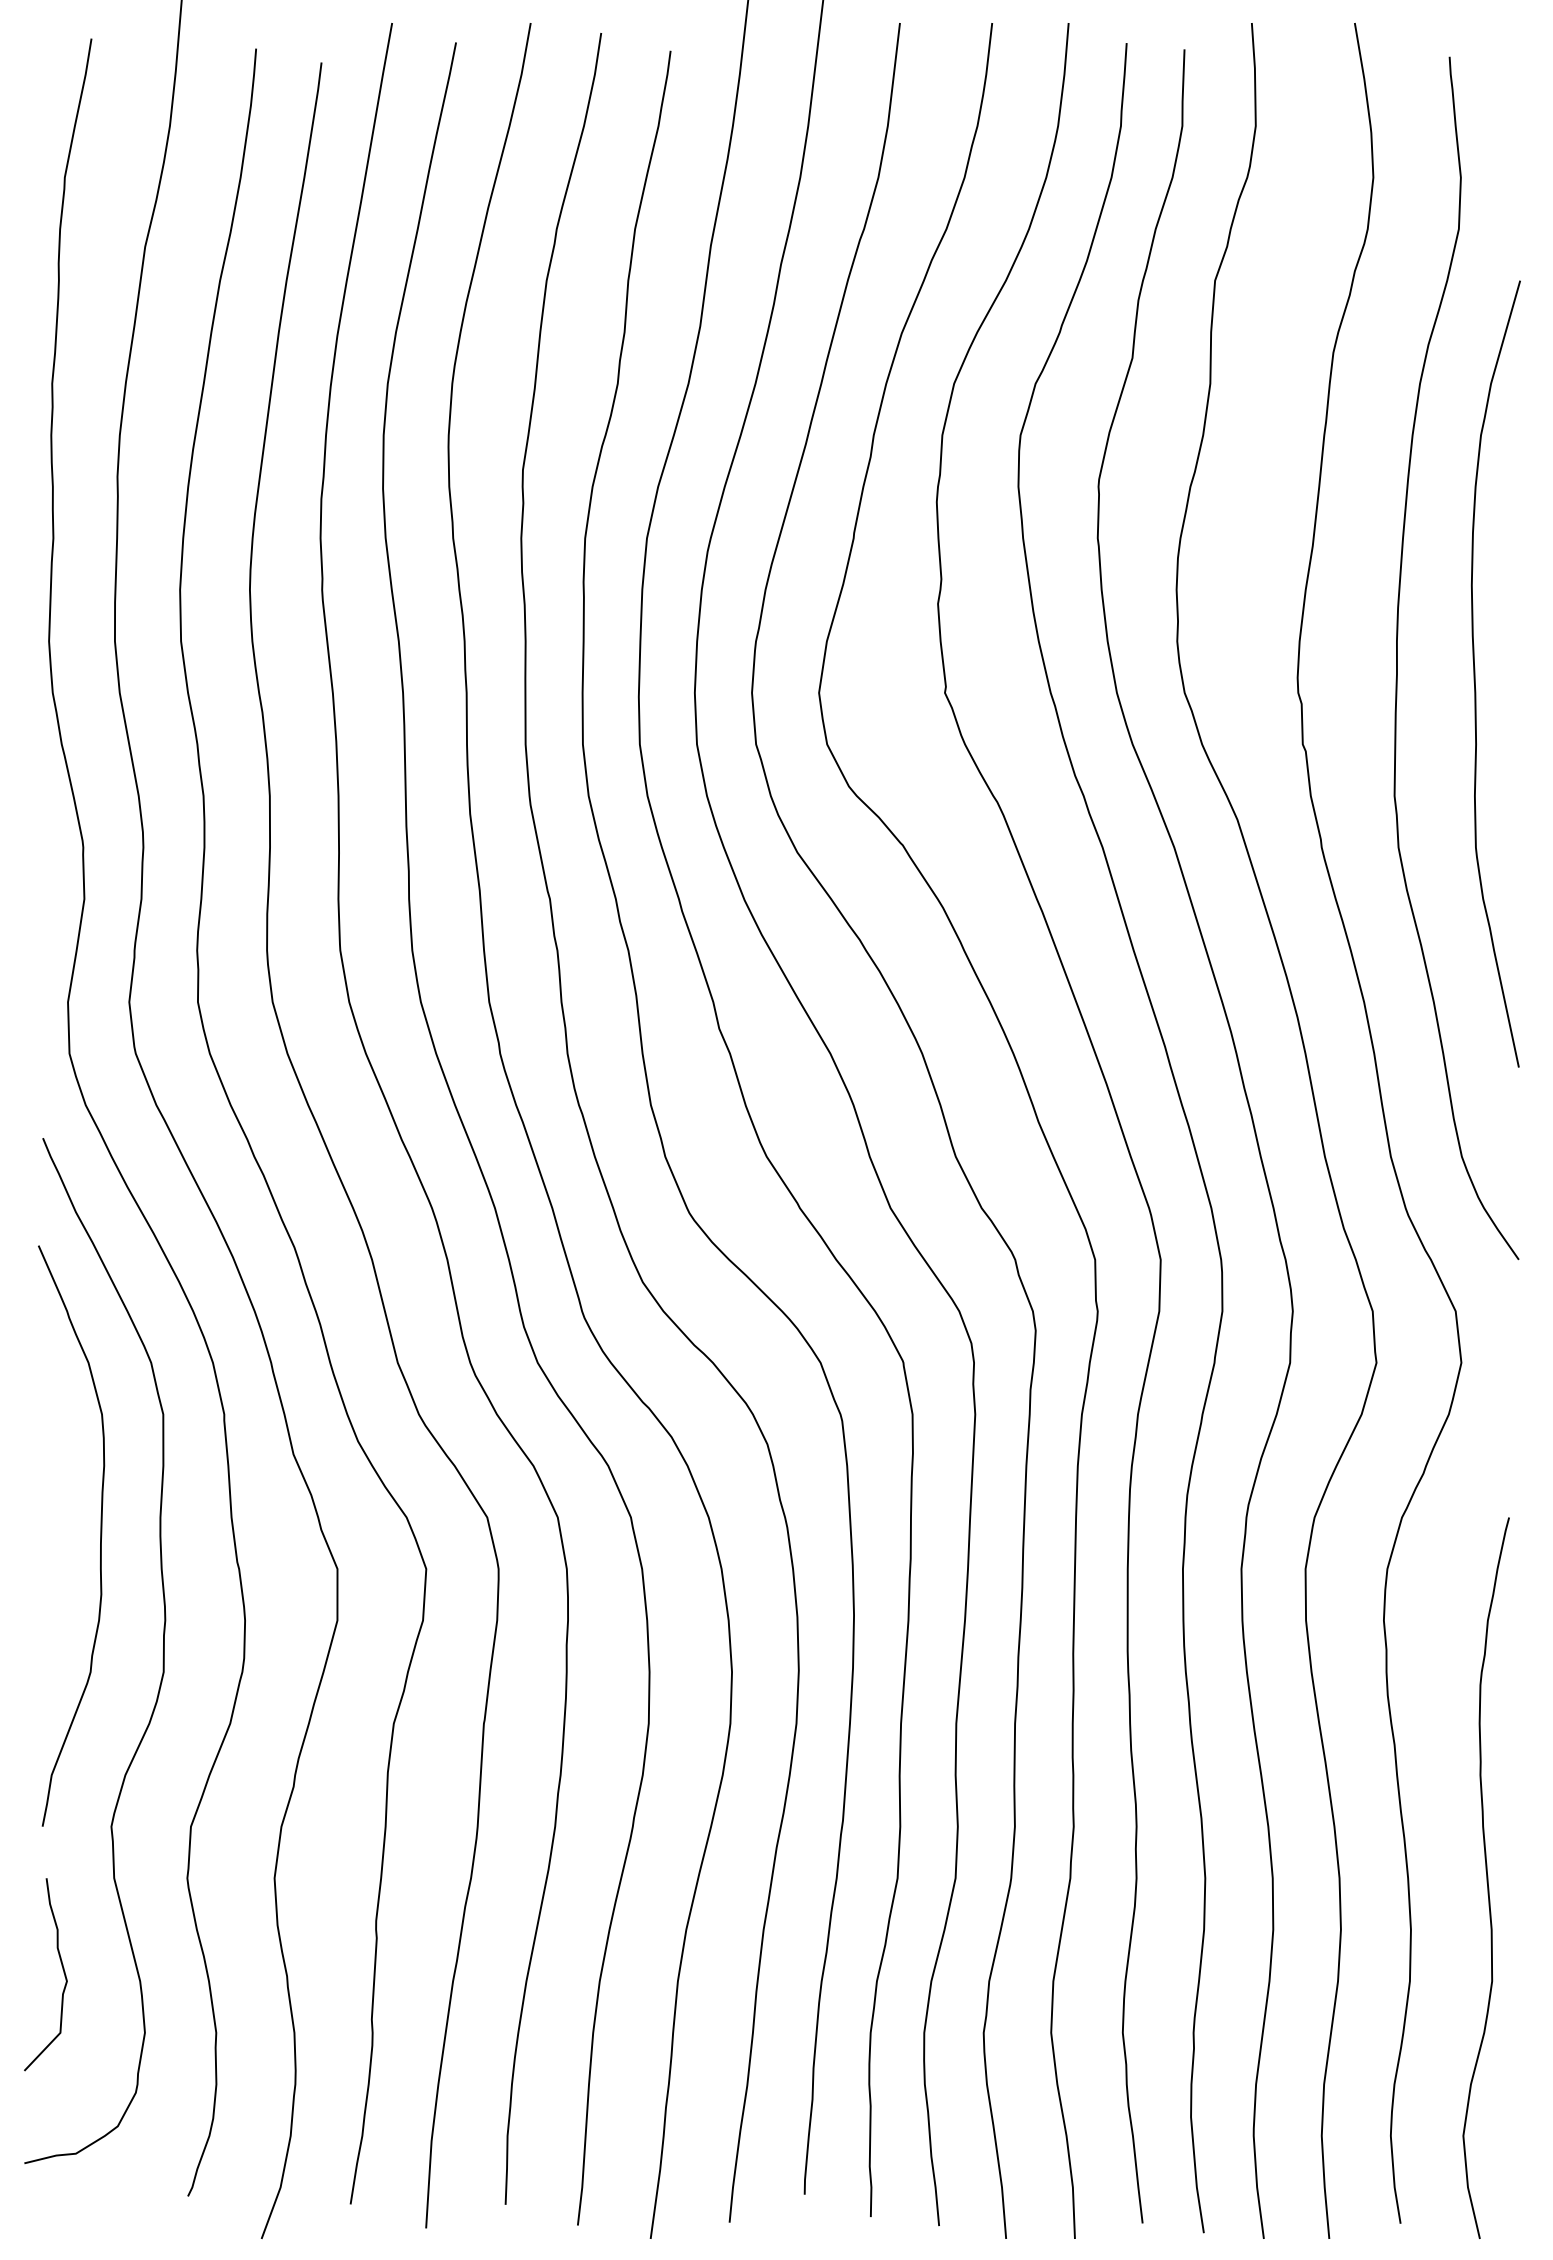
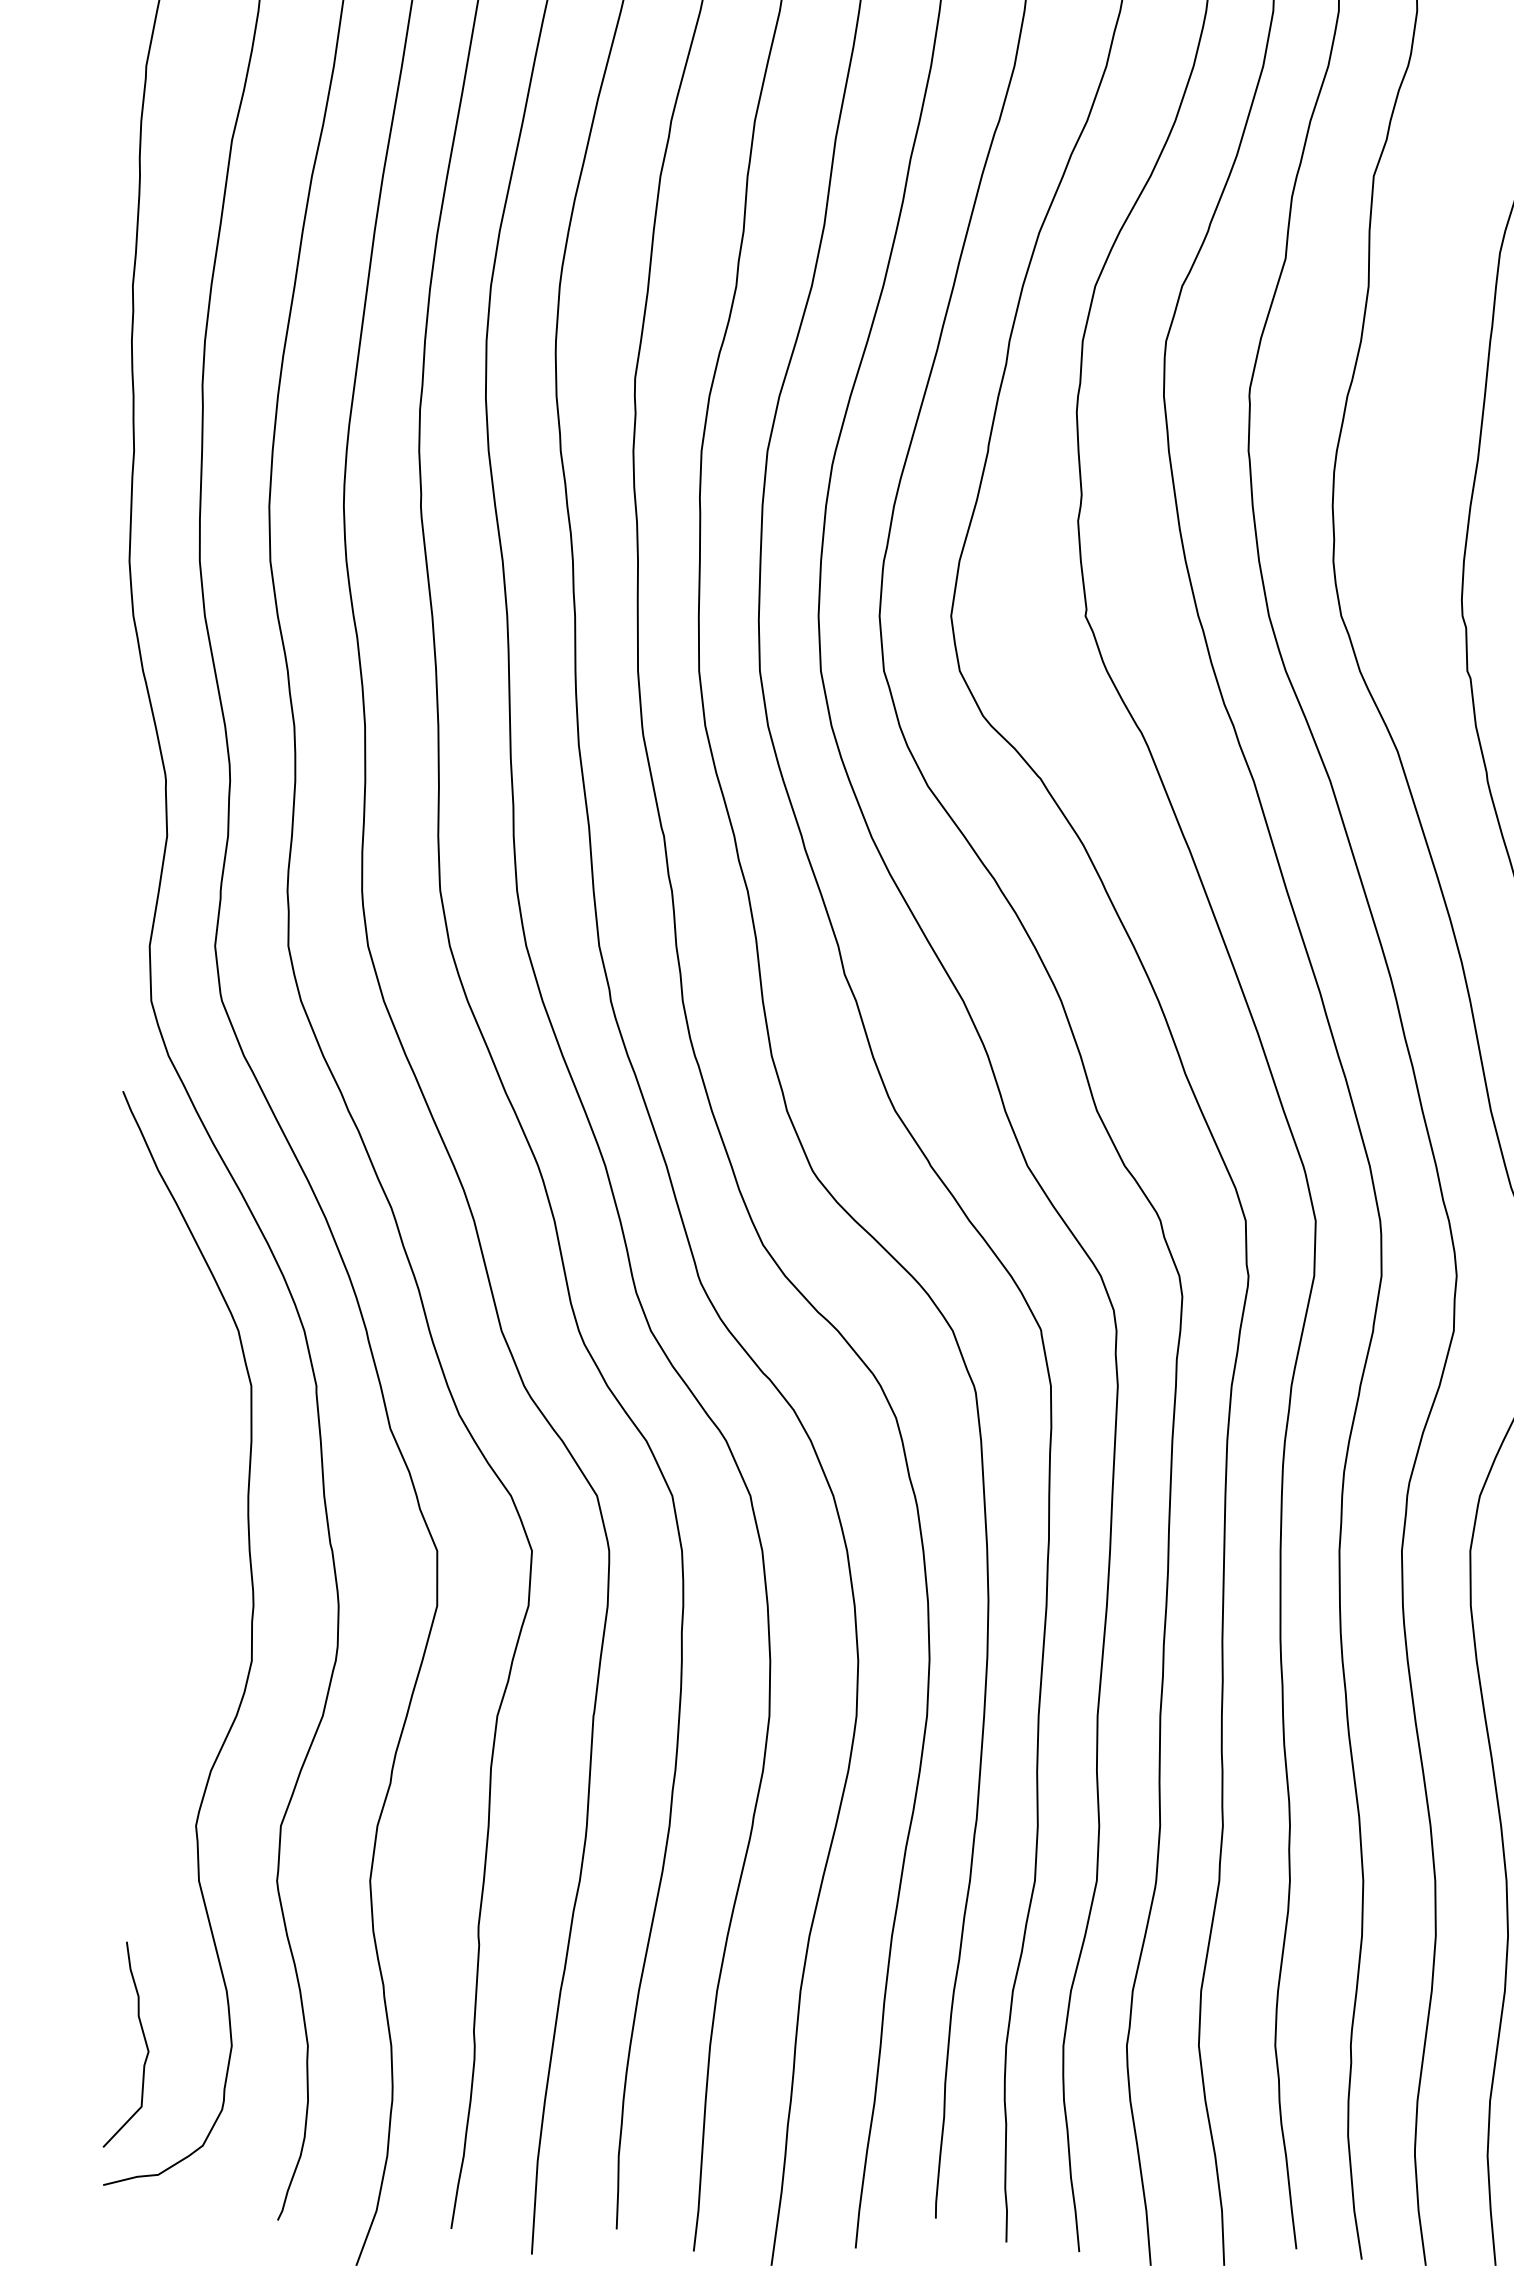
curve: (100, 1535) -> (184, 1515), removed
curve: (62, 1969) -> (143, 2039), moved

